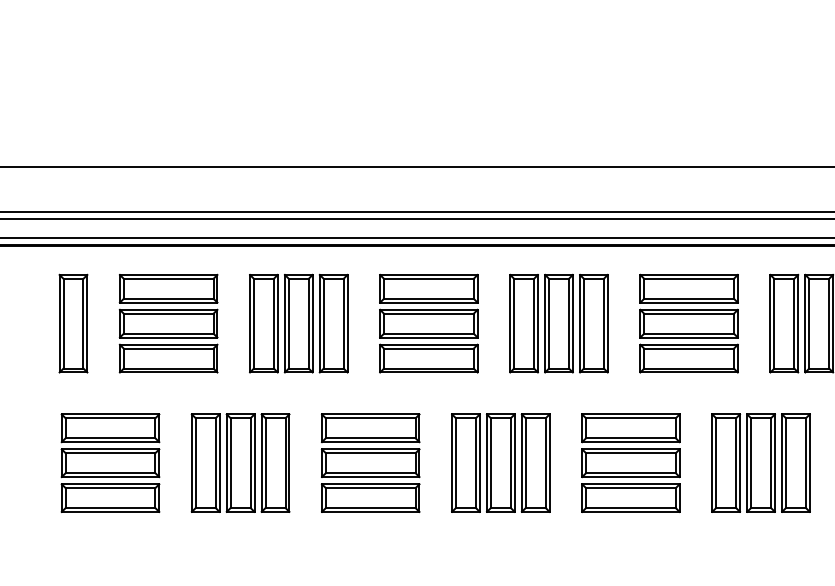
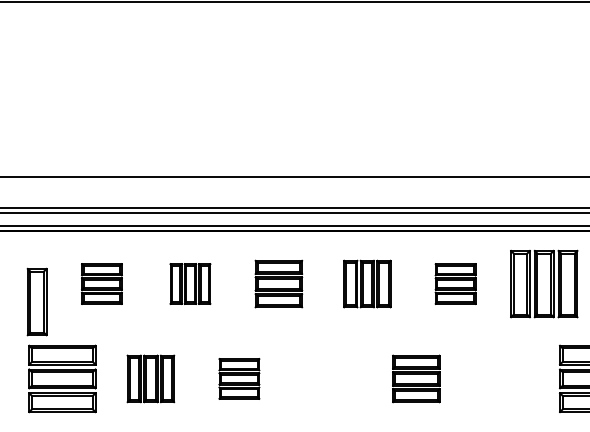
part: (72, 322) -> (36, 301), moved
part: (168, 322) -> (101, 283), size x0.6
part: (298, 322) -> (190, 283), size x0.6
part: (428, 322) -> (278, 283), size x0.7
part: (559, 322) -> (367, 283), size x0.7
part: (688, 322) -> (455, 283), size x0.6
part: (240, 462) -> (150, 378), size x0.7
part: (370, 462) -> (239, 378), size x0.6
part: (500, 462) -> (327, 378), removed
part: (631, 462) -> (416, 378), size x0.7
part: (760, 462) -> (504, 378), removed

